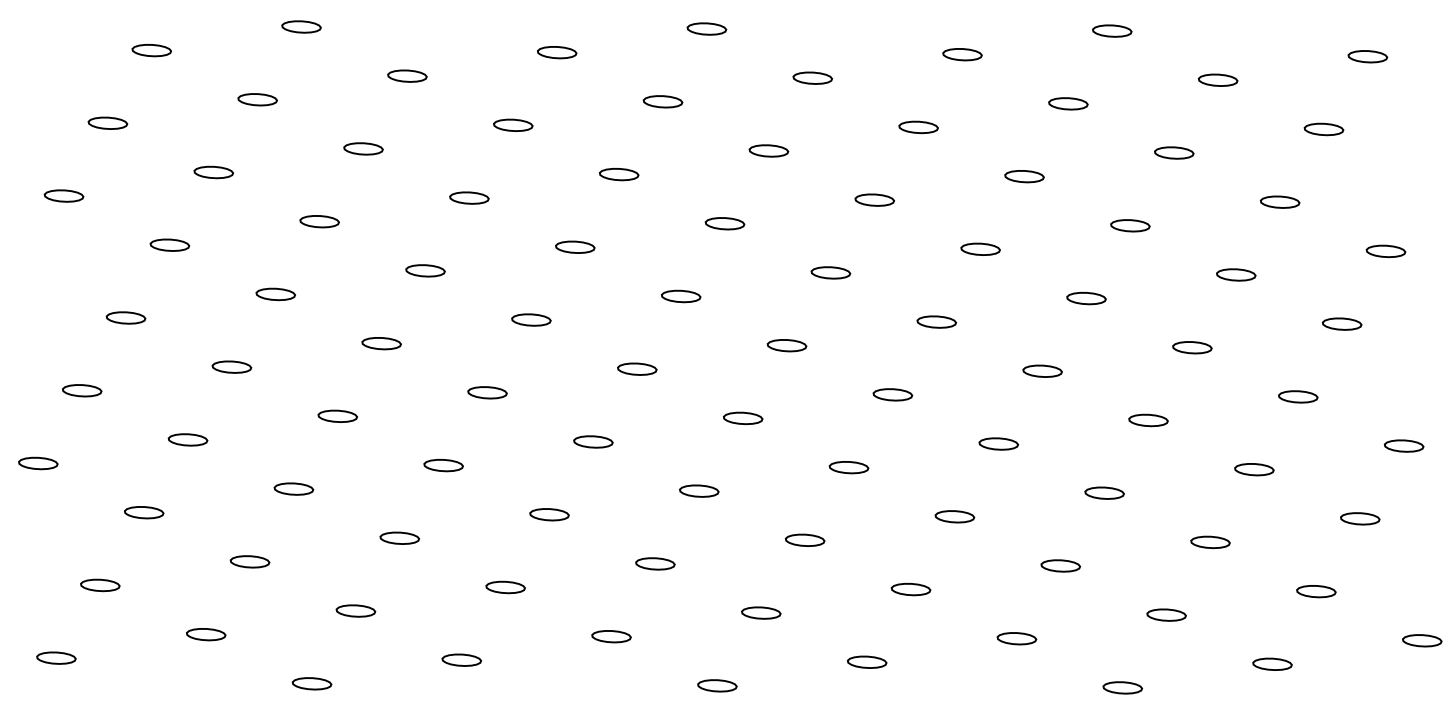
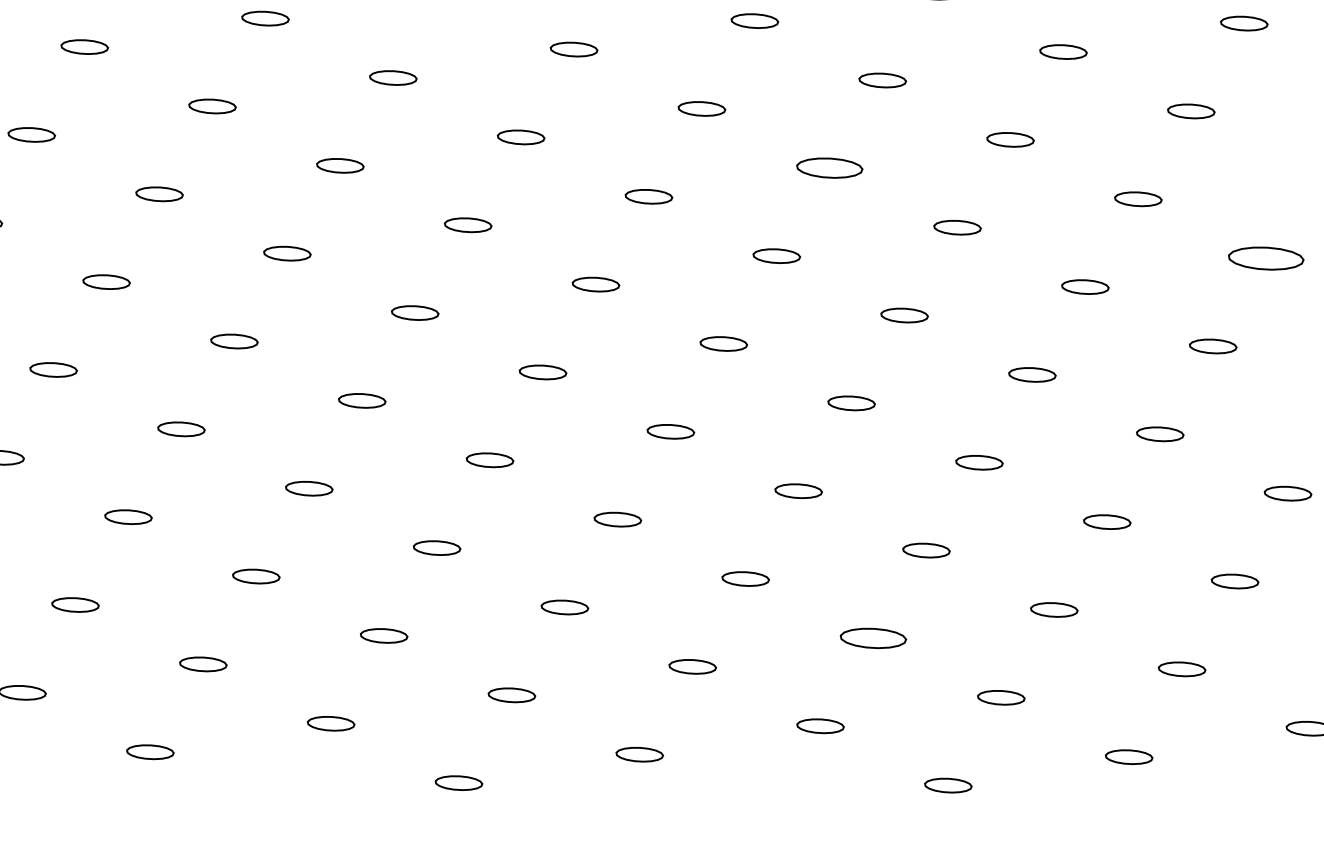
part: (1024, 176) -> (829, 168), size x1.4
part: (1385, 251) -> (1265, 258), size x1.6
part: (1060, 565) -> (873, 637), size x1.4

